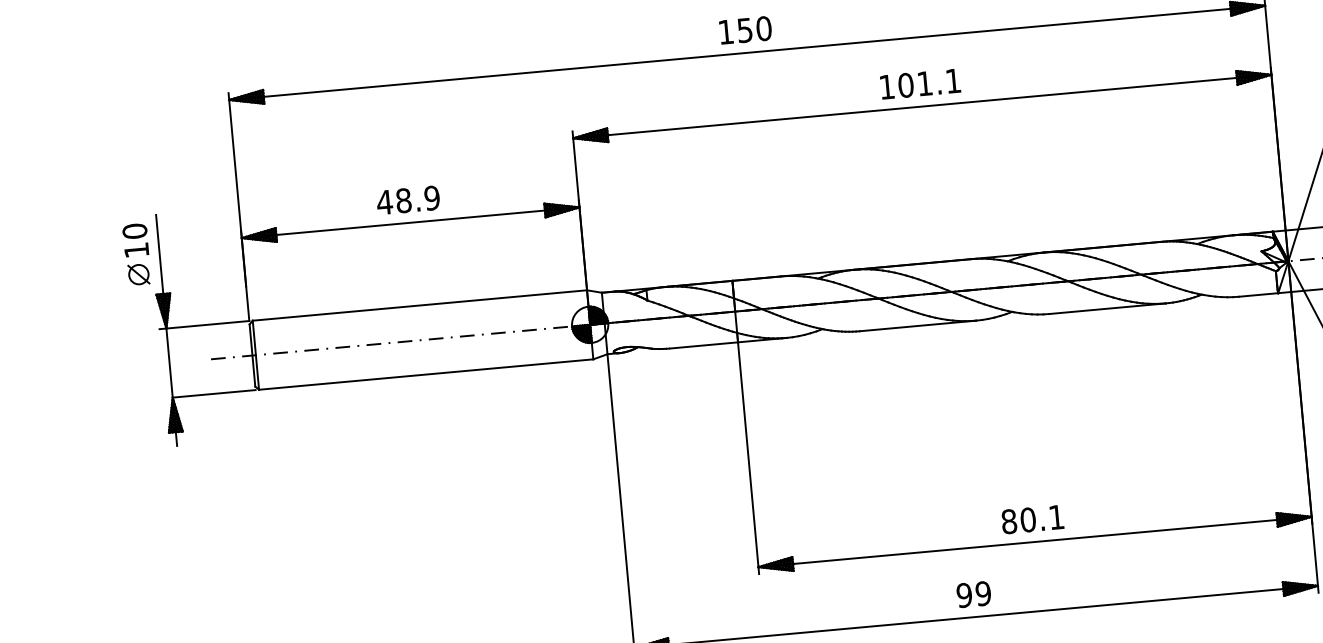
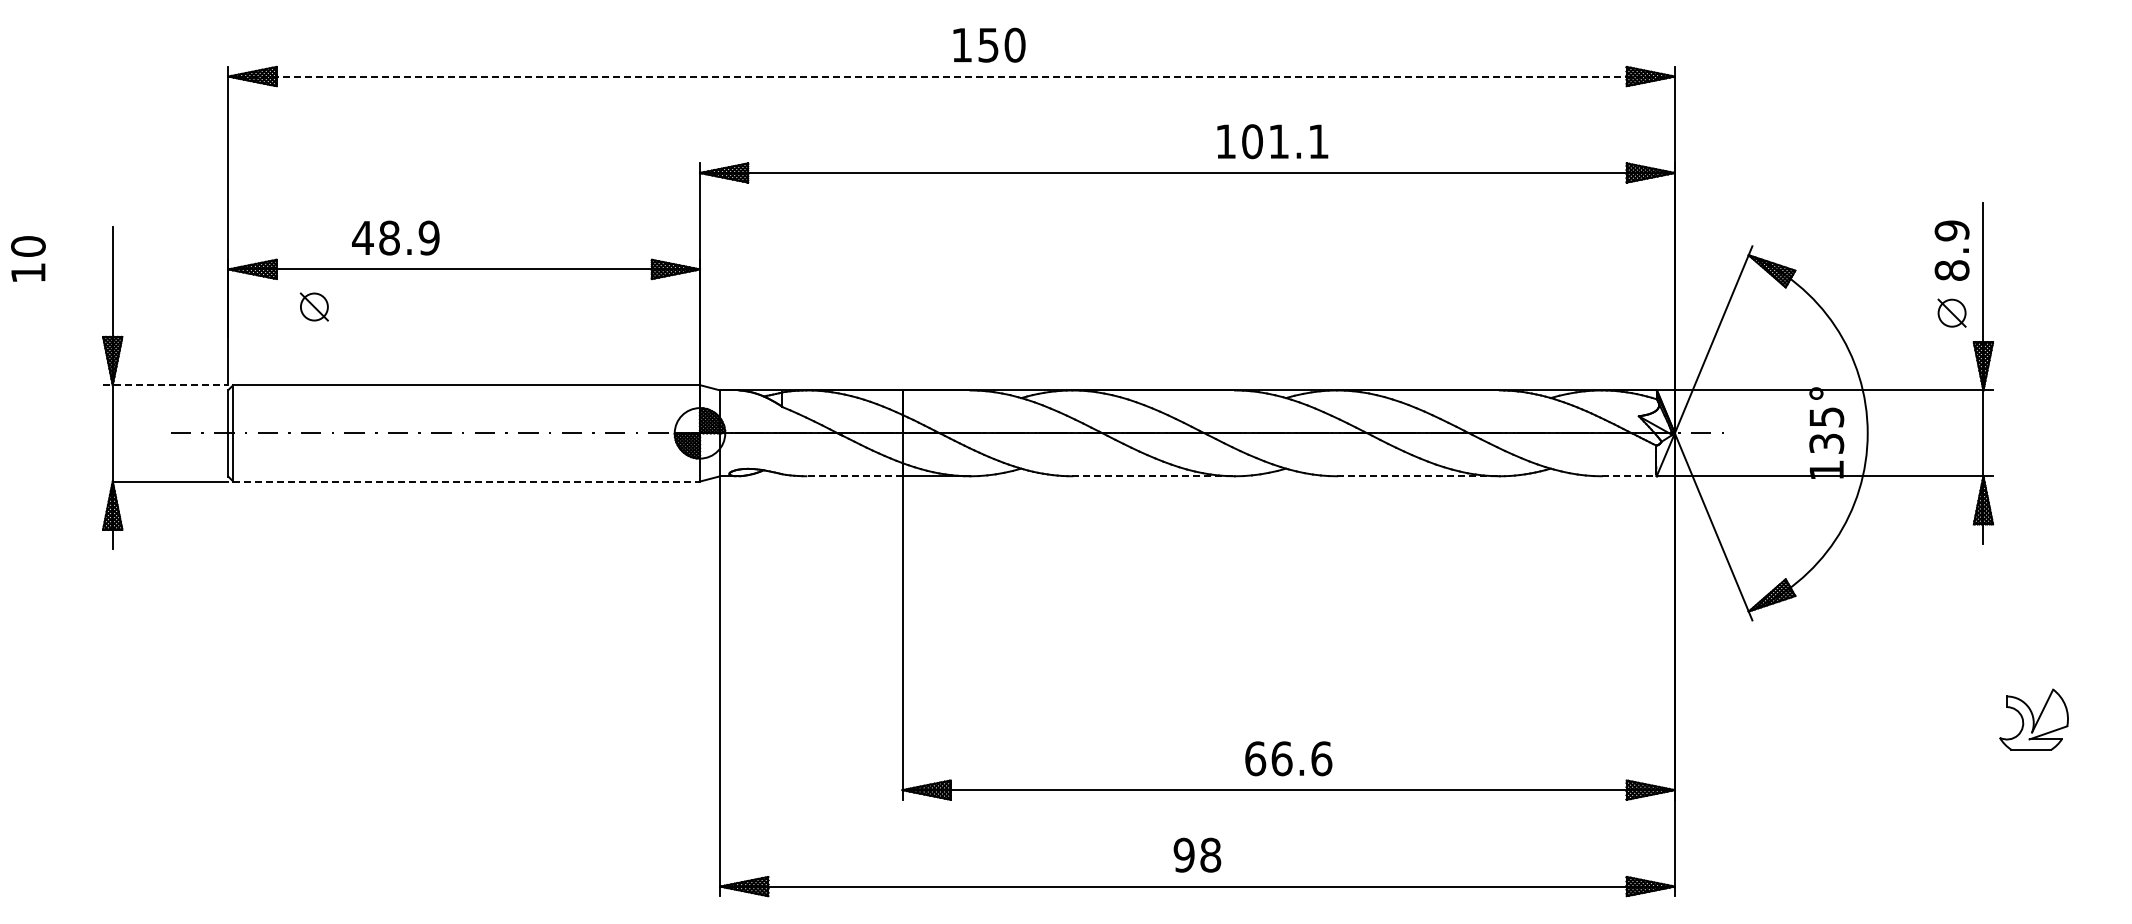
text: (745, 29) -> (989, 44), moved
line: (747, 52) -> (952, 76), solid -> dashed
text: (920, 83) -> (1272, 141), moved
text: (408, 199) -> (395, 237), moved
text: (135, 239) -> (28, 258), moved
part: (138, 274) -> (313, 306), moved
line: (1258, 295) -> (1629, 476), solid -> dashed
line: (1107, 308) -> (1418, 476), solid -> dashed
line: (204, 325) -> (165, 385), solid -> dashed
line: (918, 326) -> (1154, 476), solid -> dashed
line: (704, 345) -> (855, 476), solid -> dashed
line: (426, 374) -> (467, 481), solid -> dashed
text: (1032, 519) -> (1288, 758), 80.1 -> 66.6
text: (983, 593) -> (1210, 854), 99 -> 98

